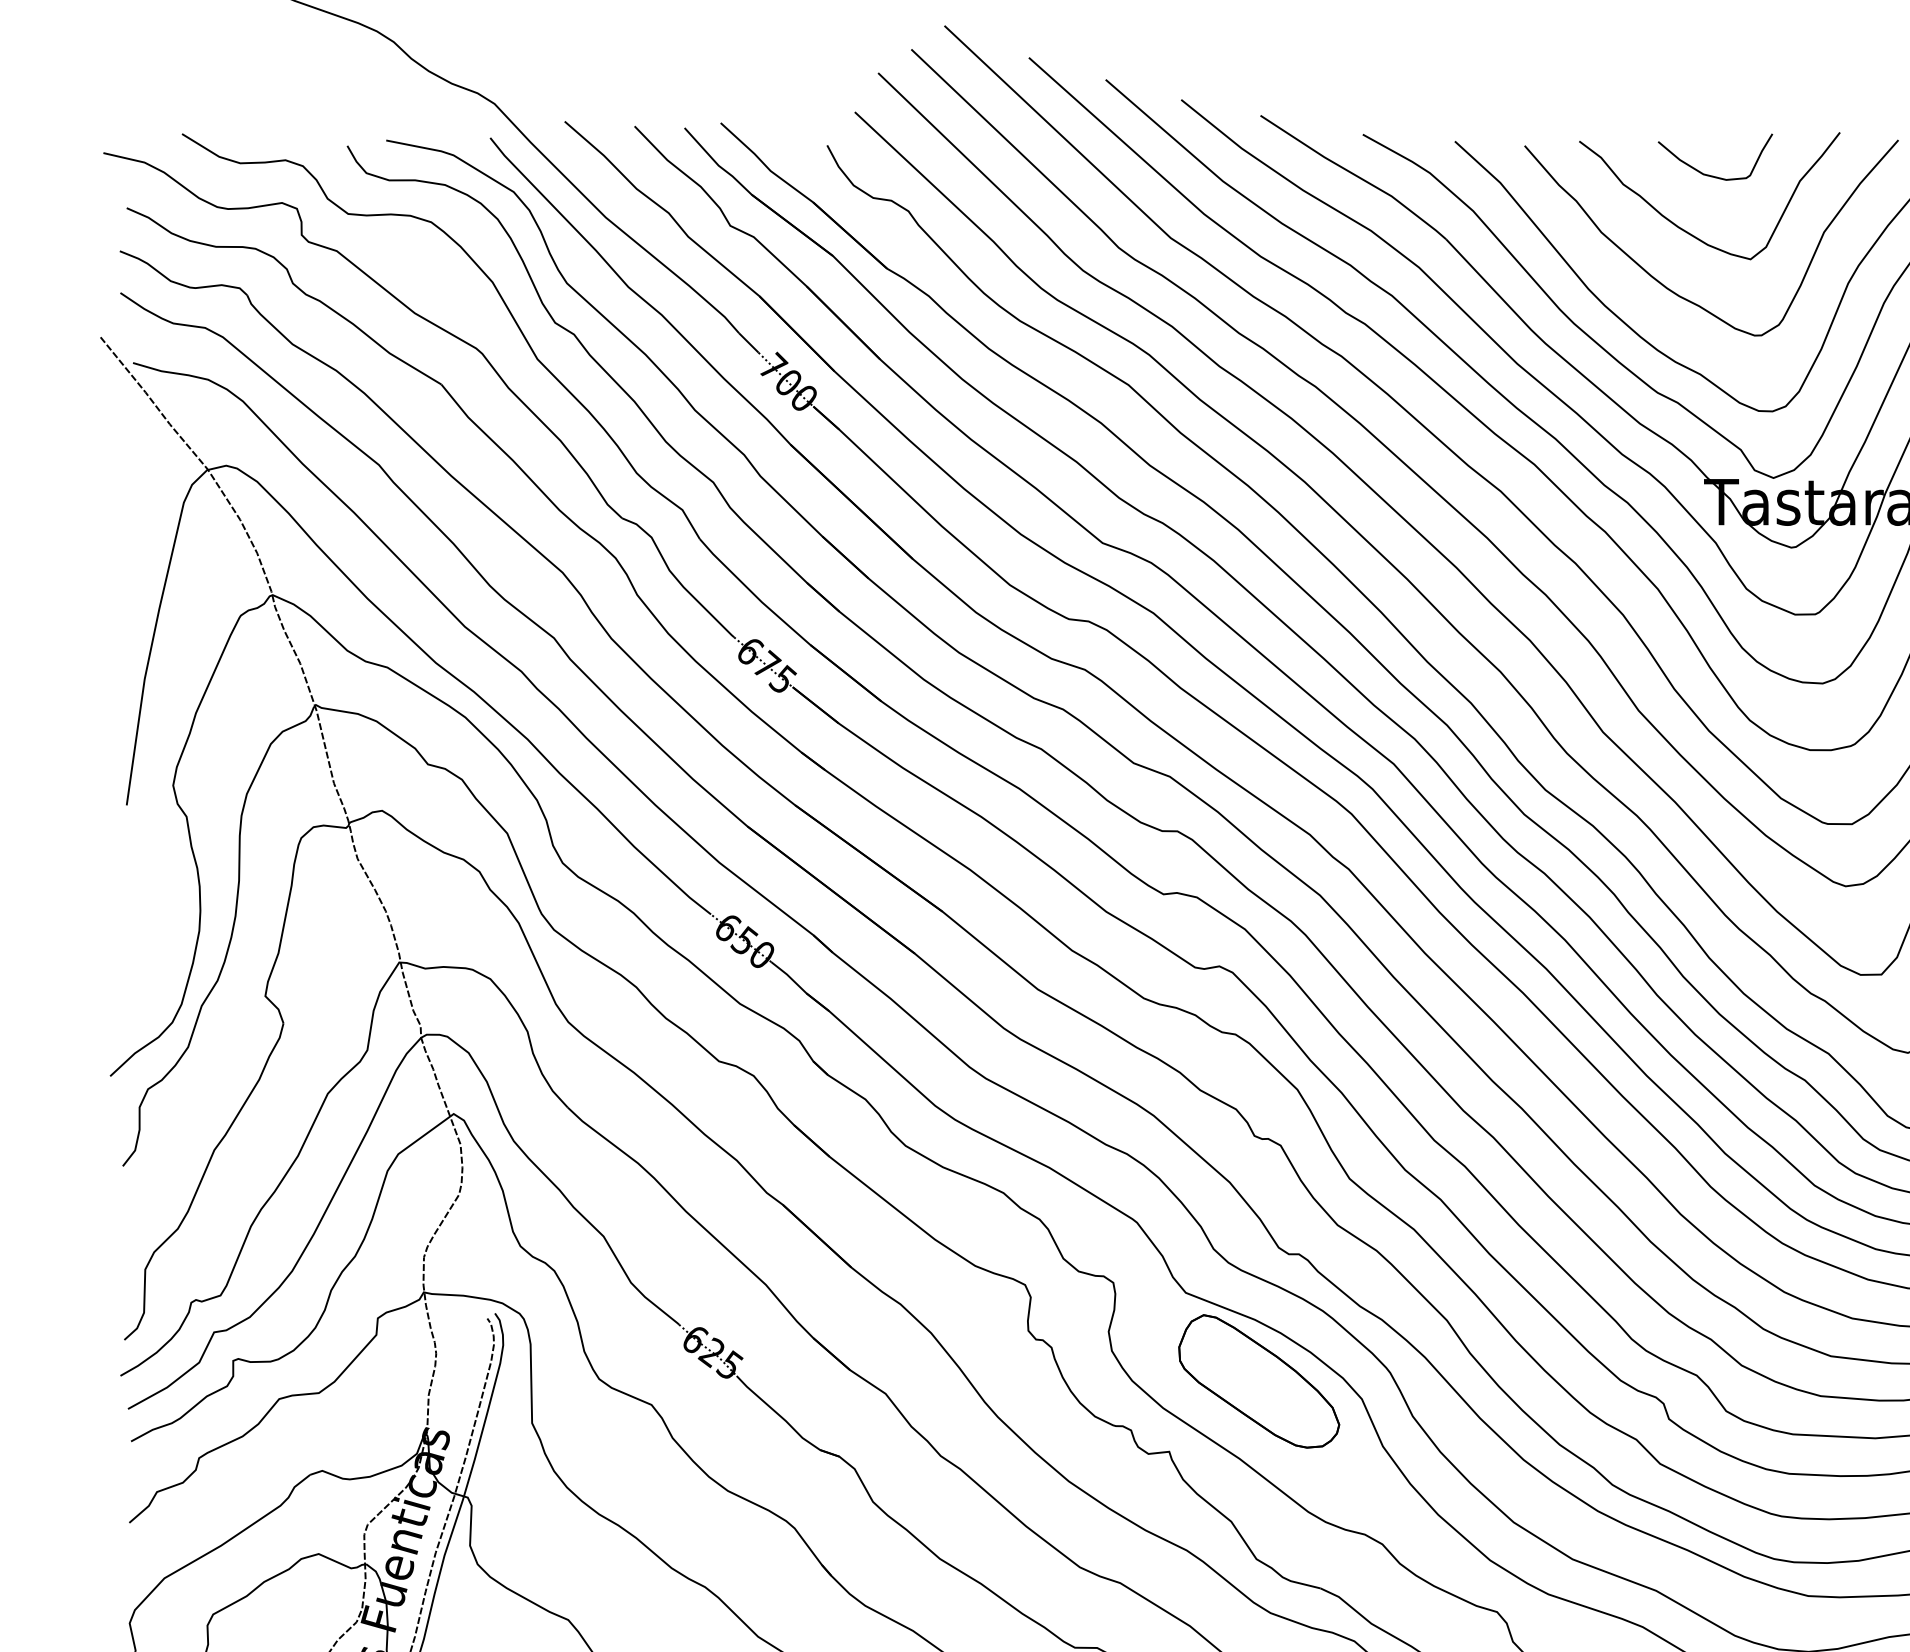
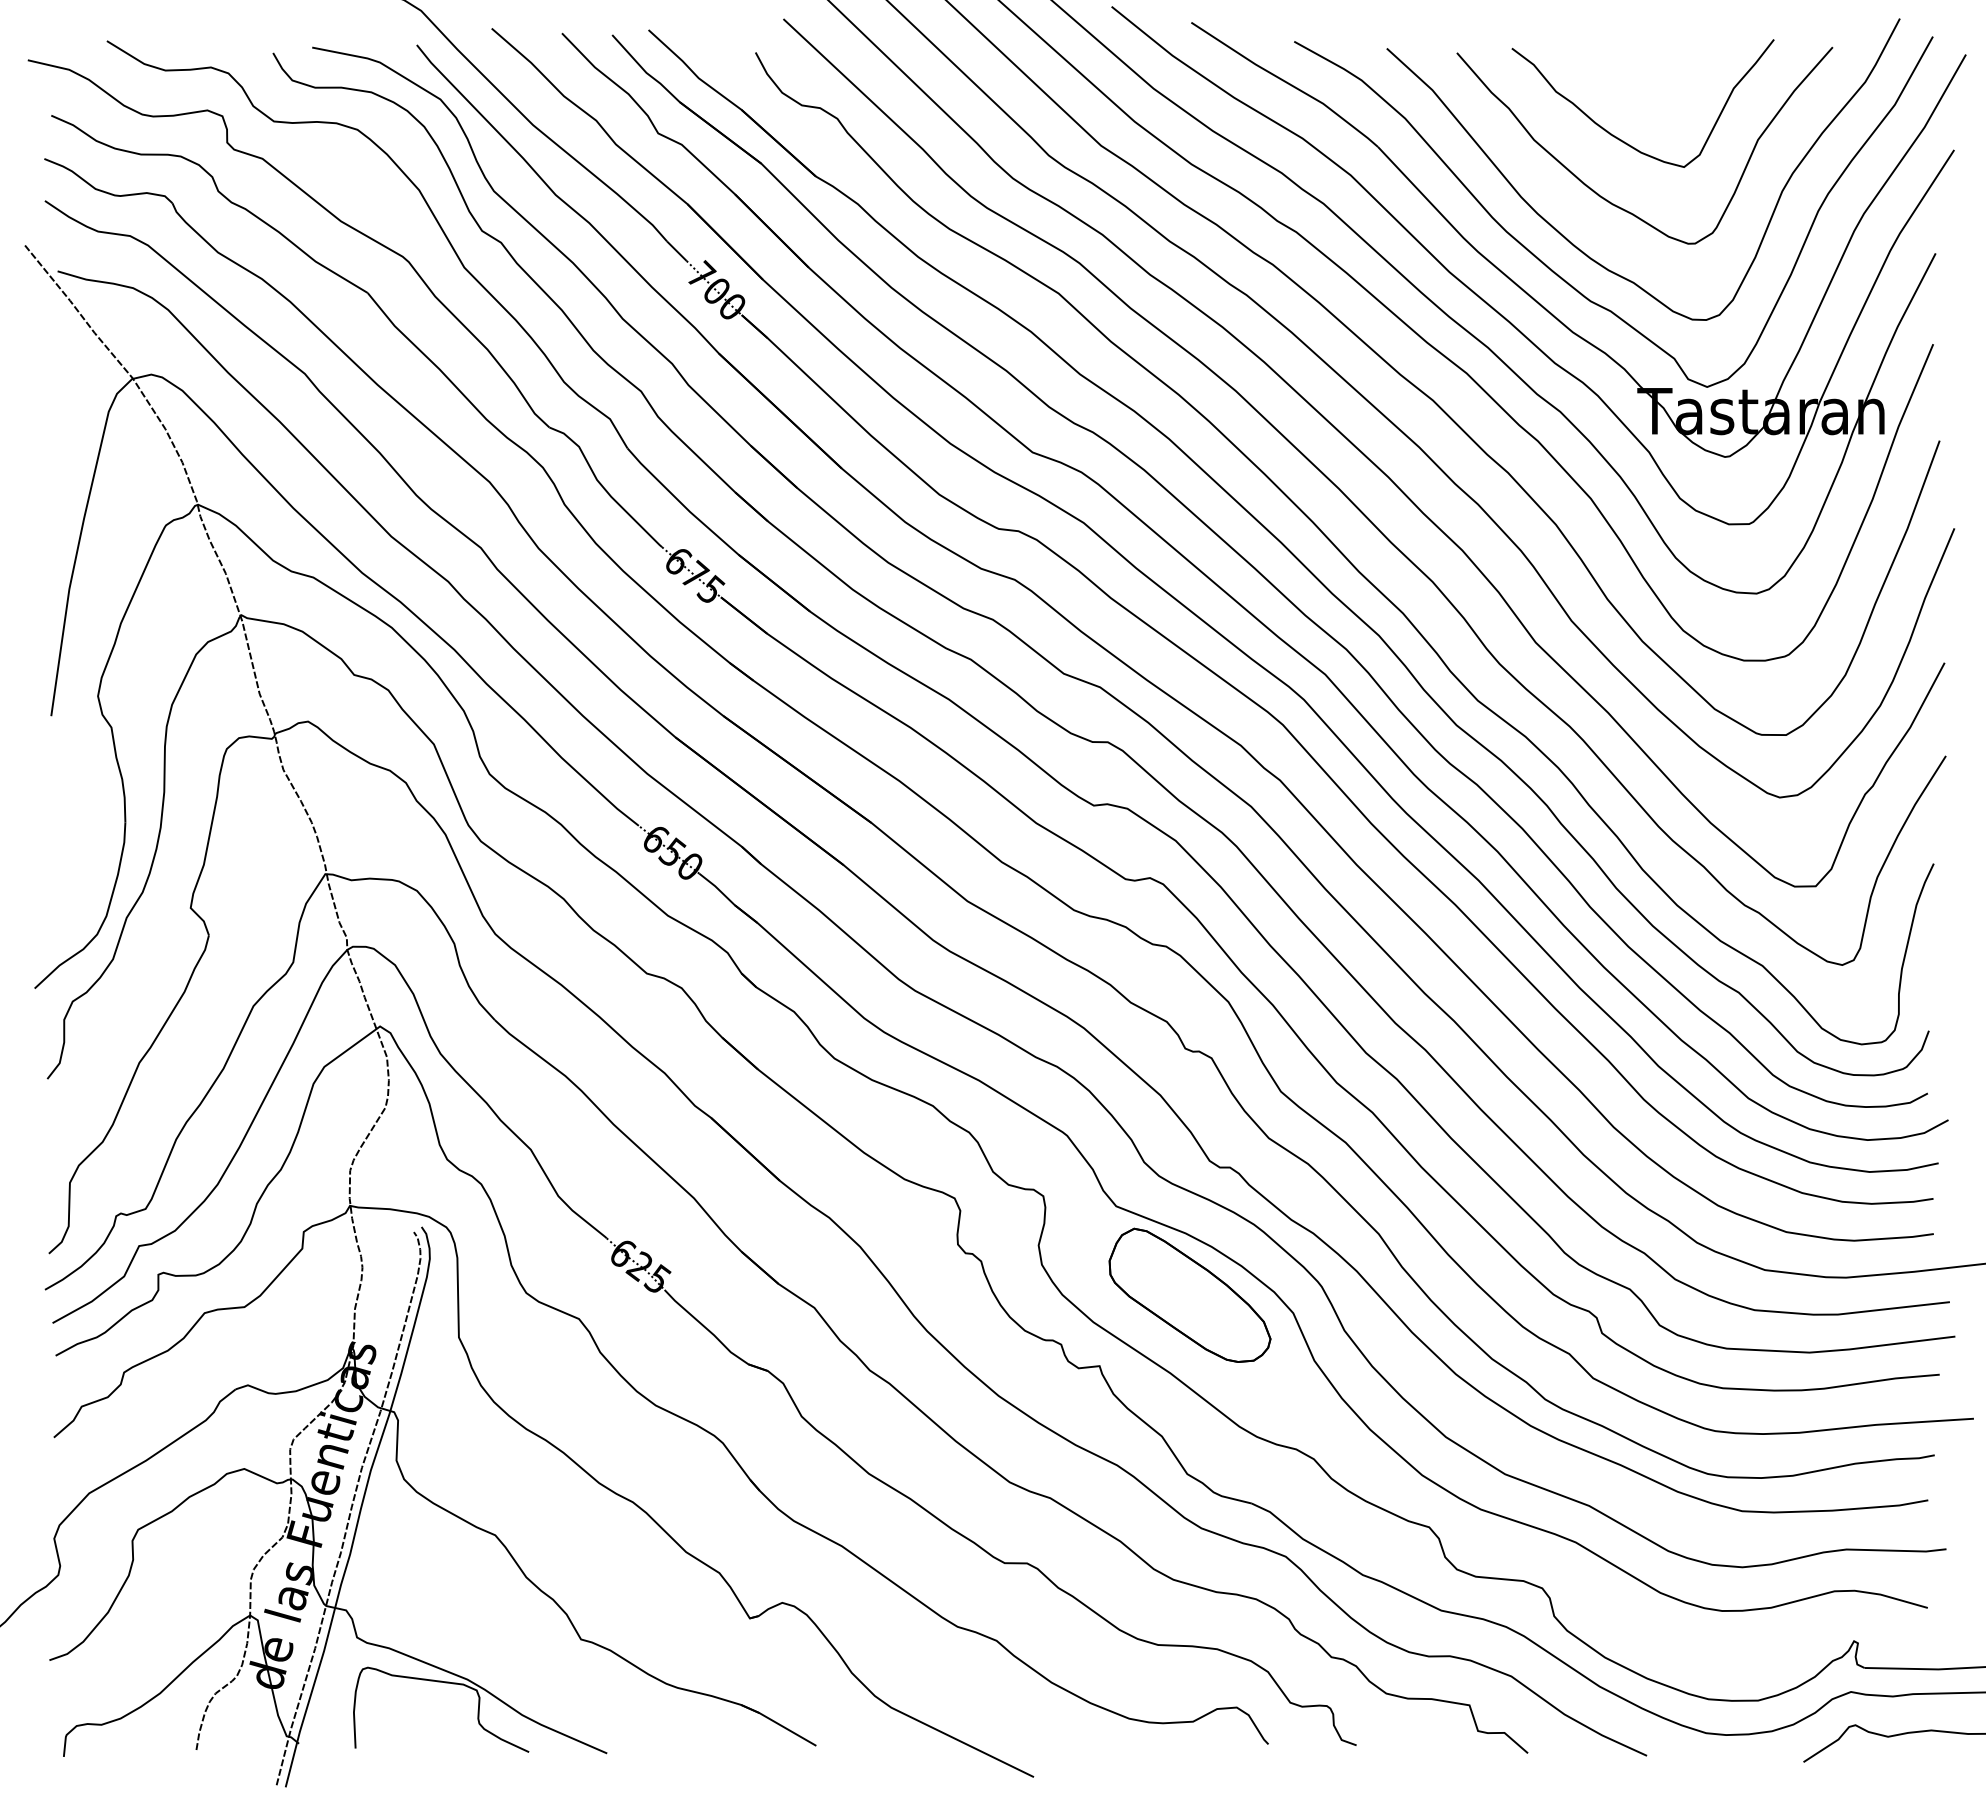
curve: (1712, 175) -> (1645, 82), removed

